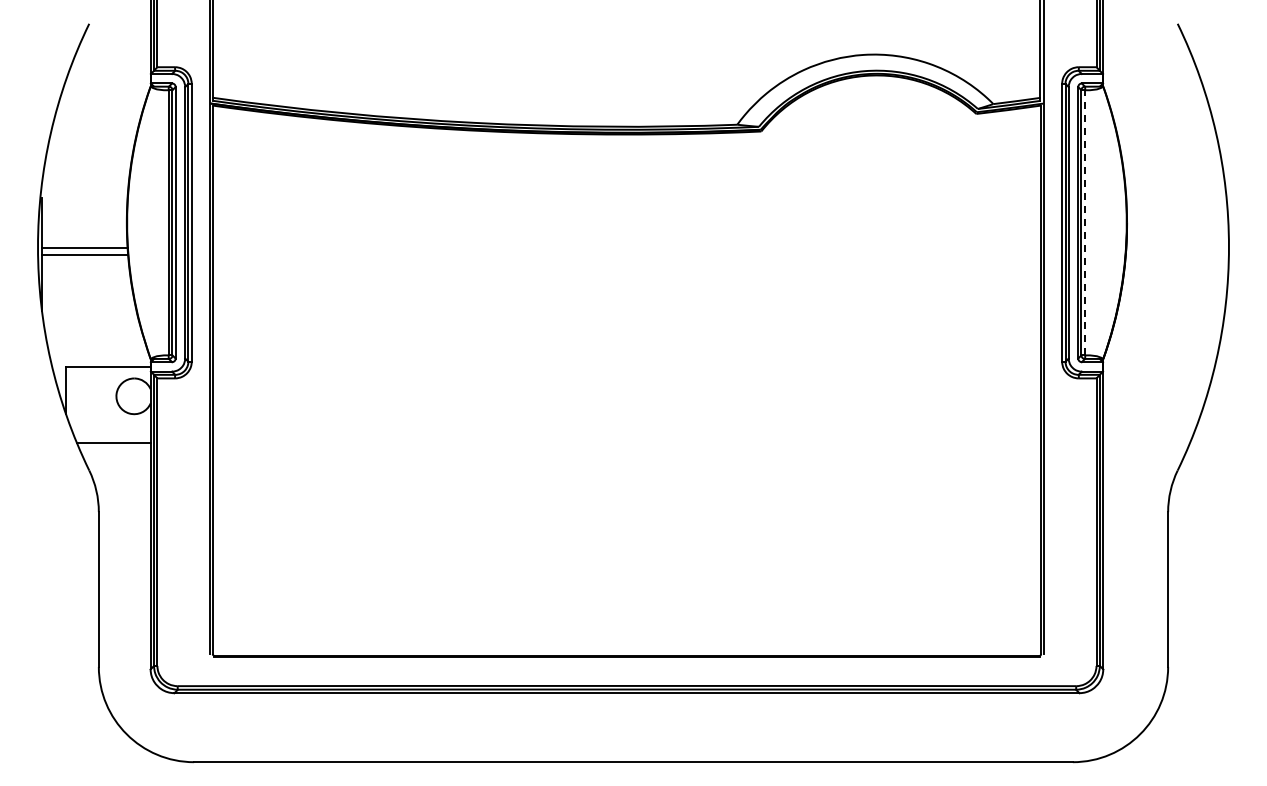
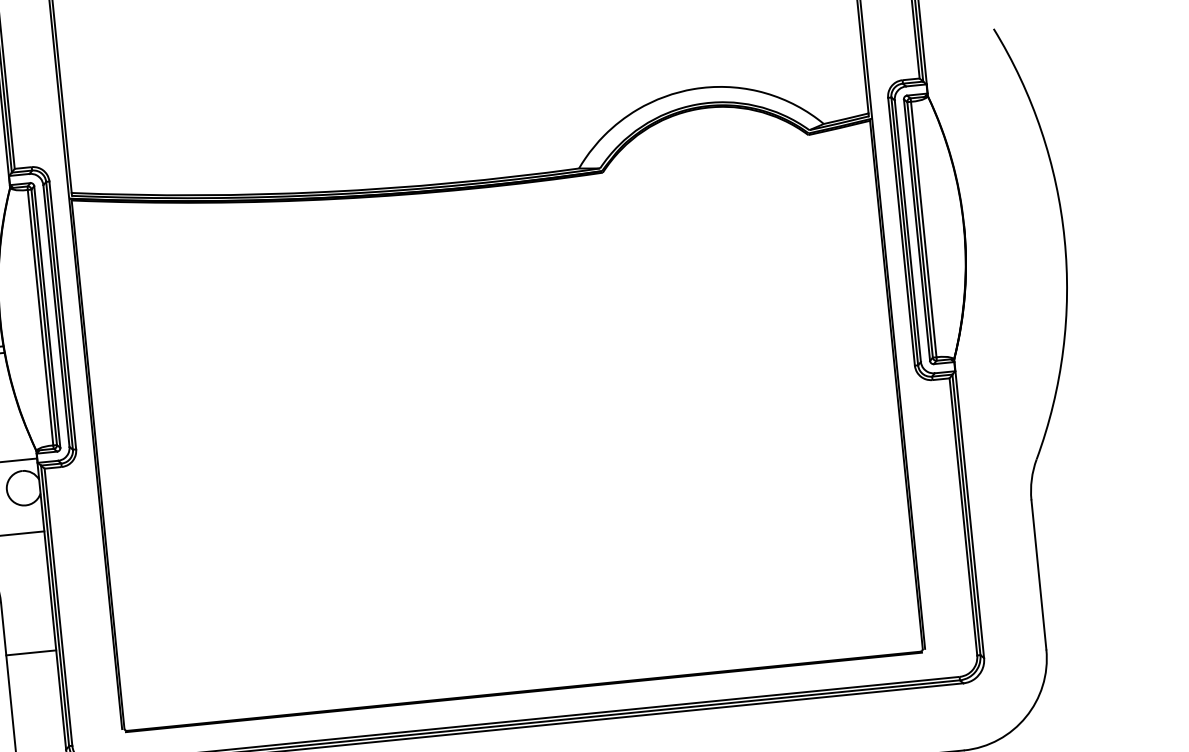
line: (1085, 222) -> (923, 229), dashed -> solid
line: (124, 566) -> (31, 653), added

